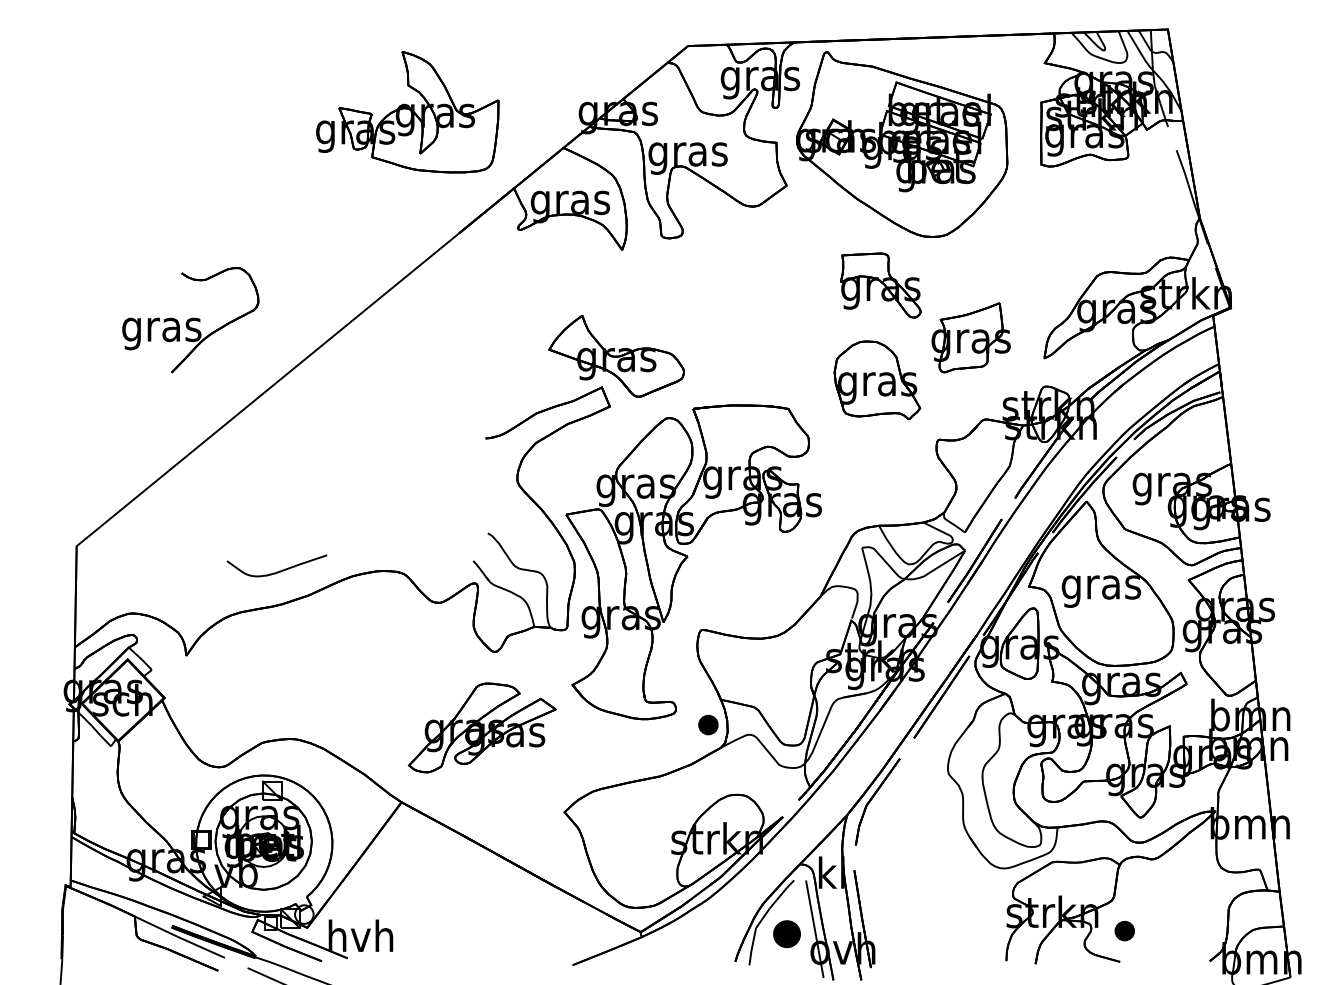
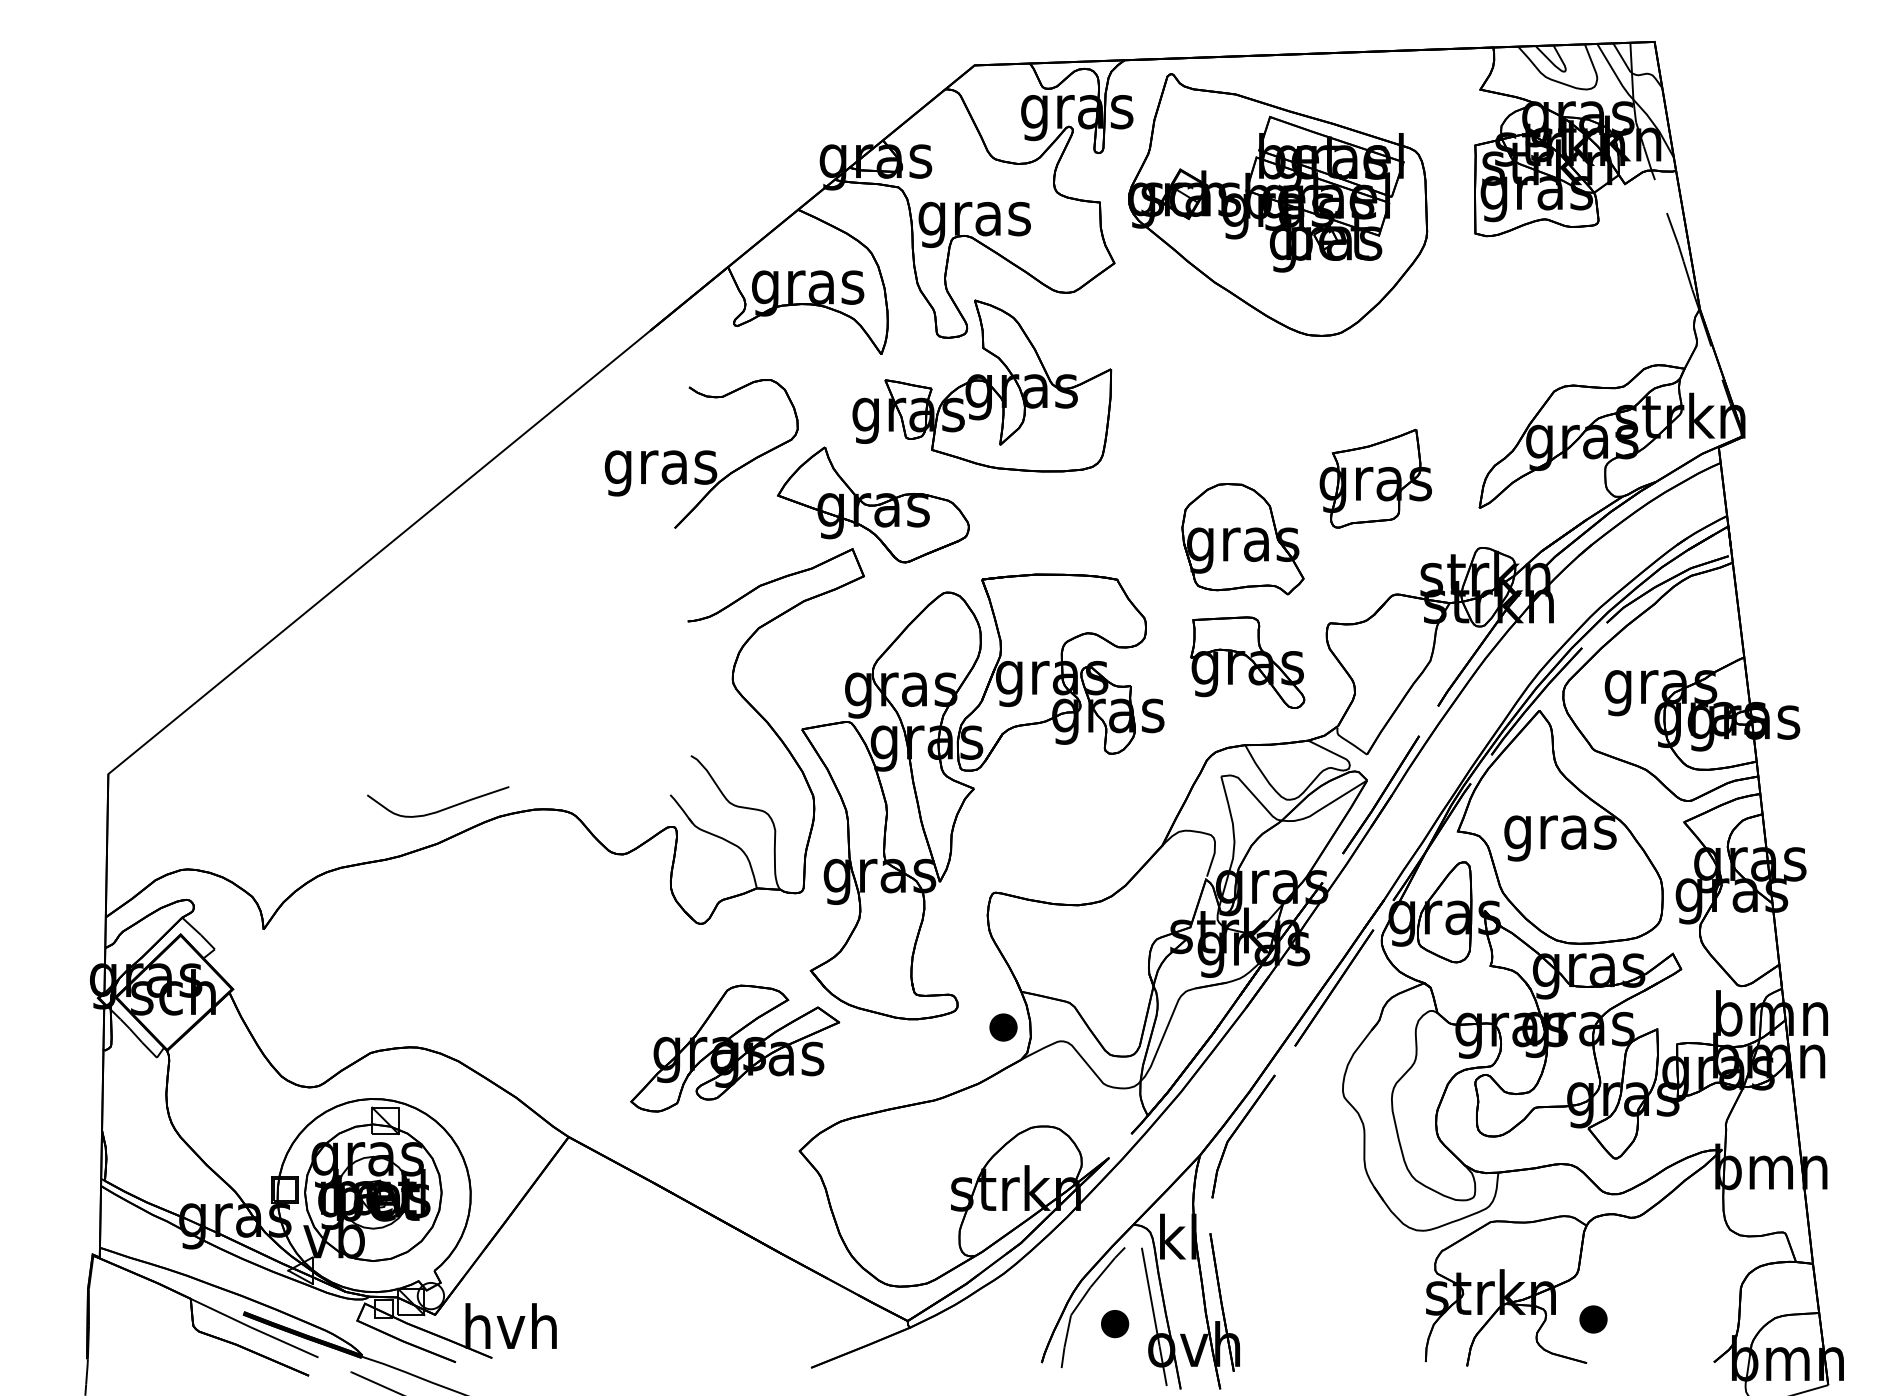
part: (407, 111) -> (982, 385), moved
part: (880, 285) -> (1247, 662), moved
part: (190, 319) -> (701, 453), moved
curve: (278, 571) -> (440, 809), moved
part: (482, 727) -> (735, 1048), moved
part: (787, 934) -> (1115, 1324), size x0.71

